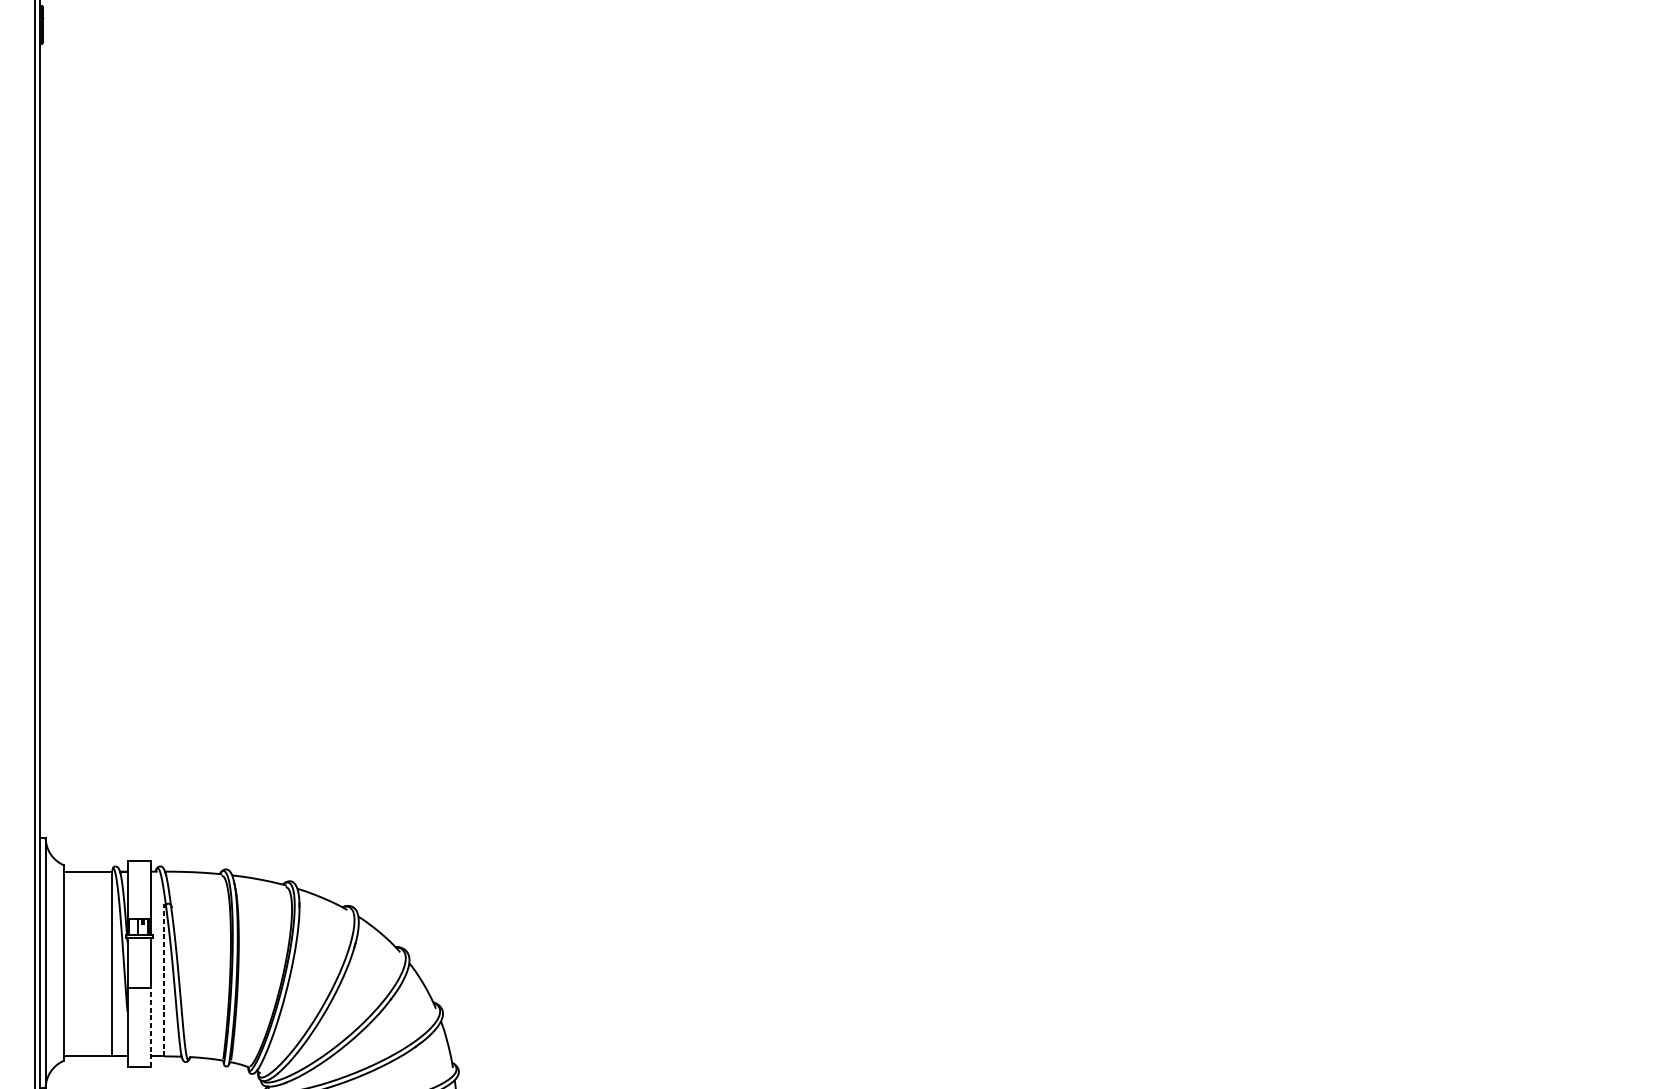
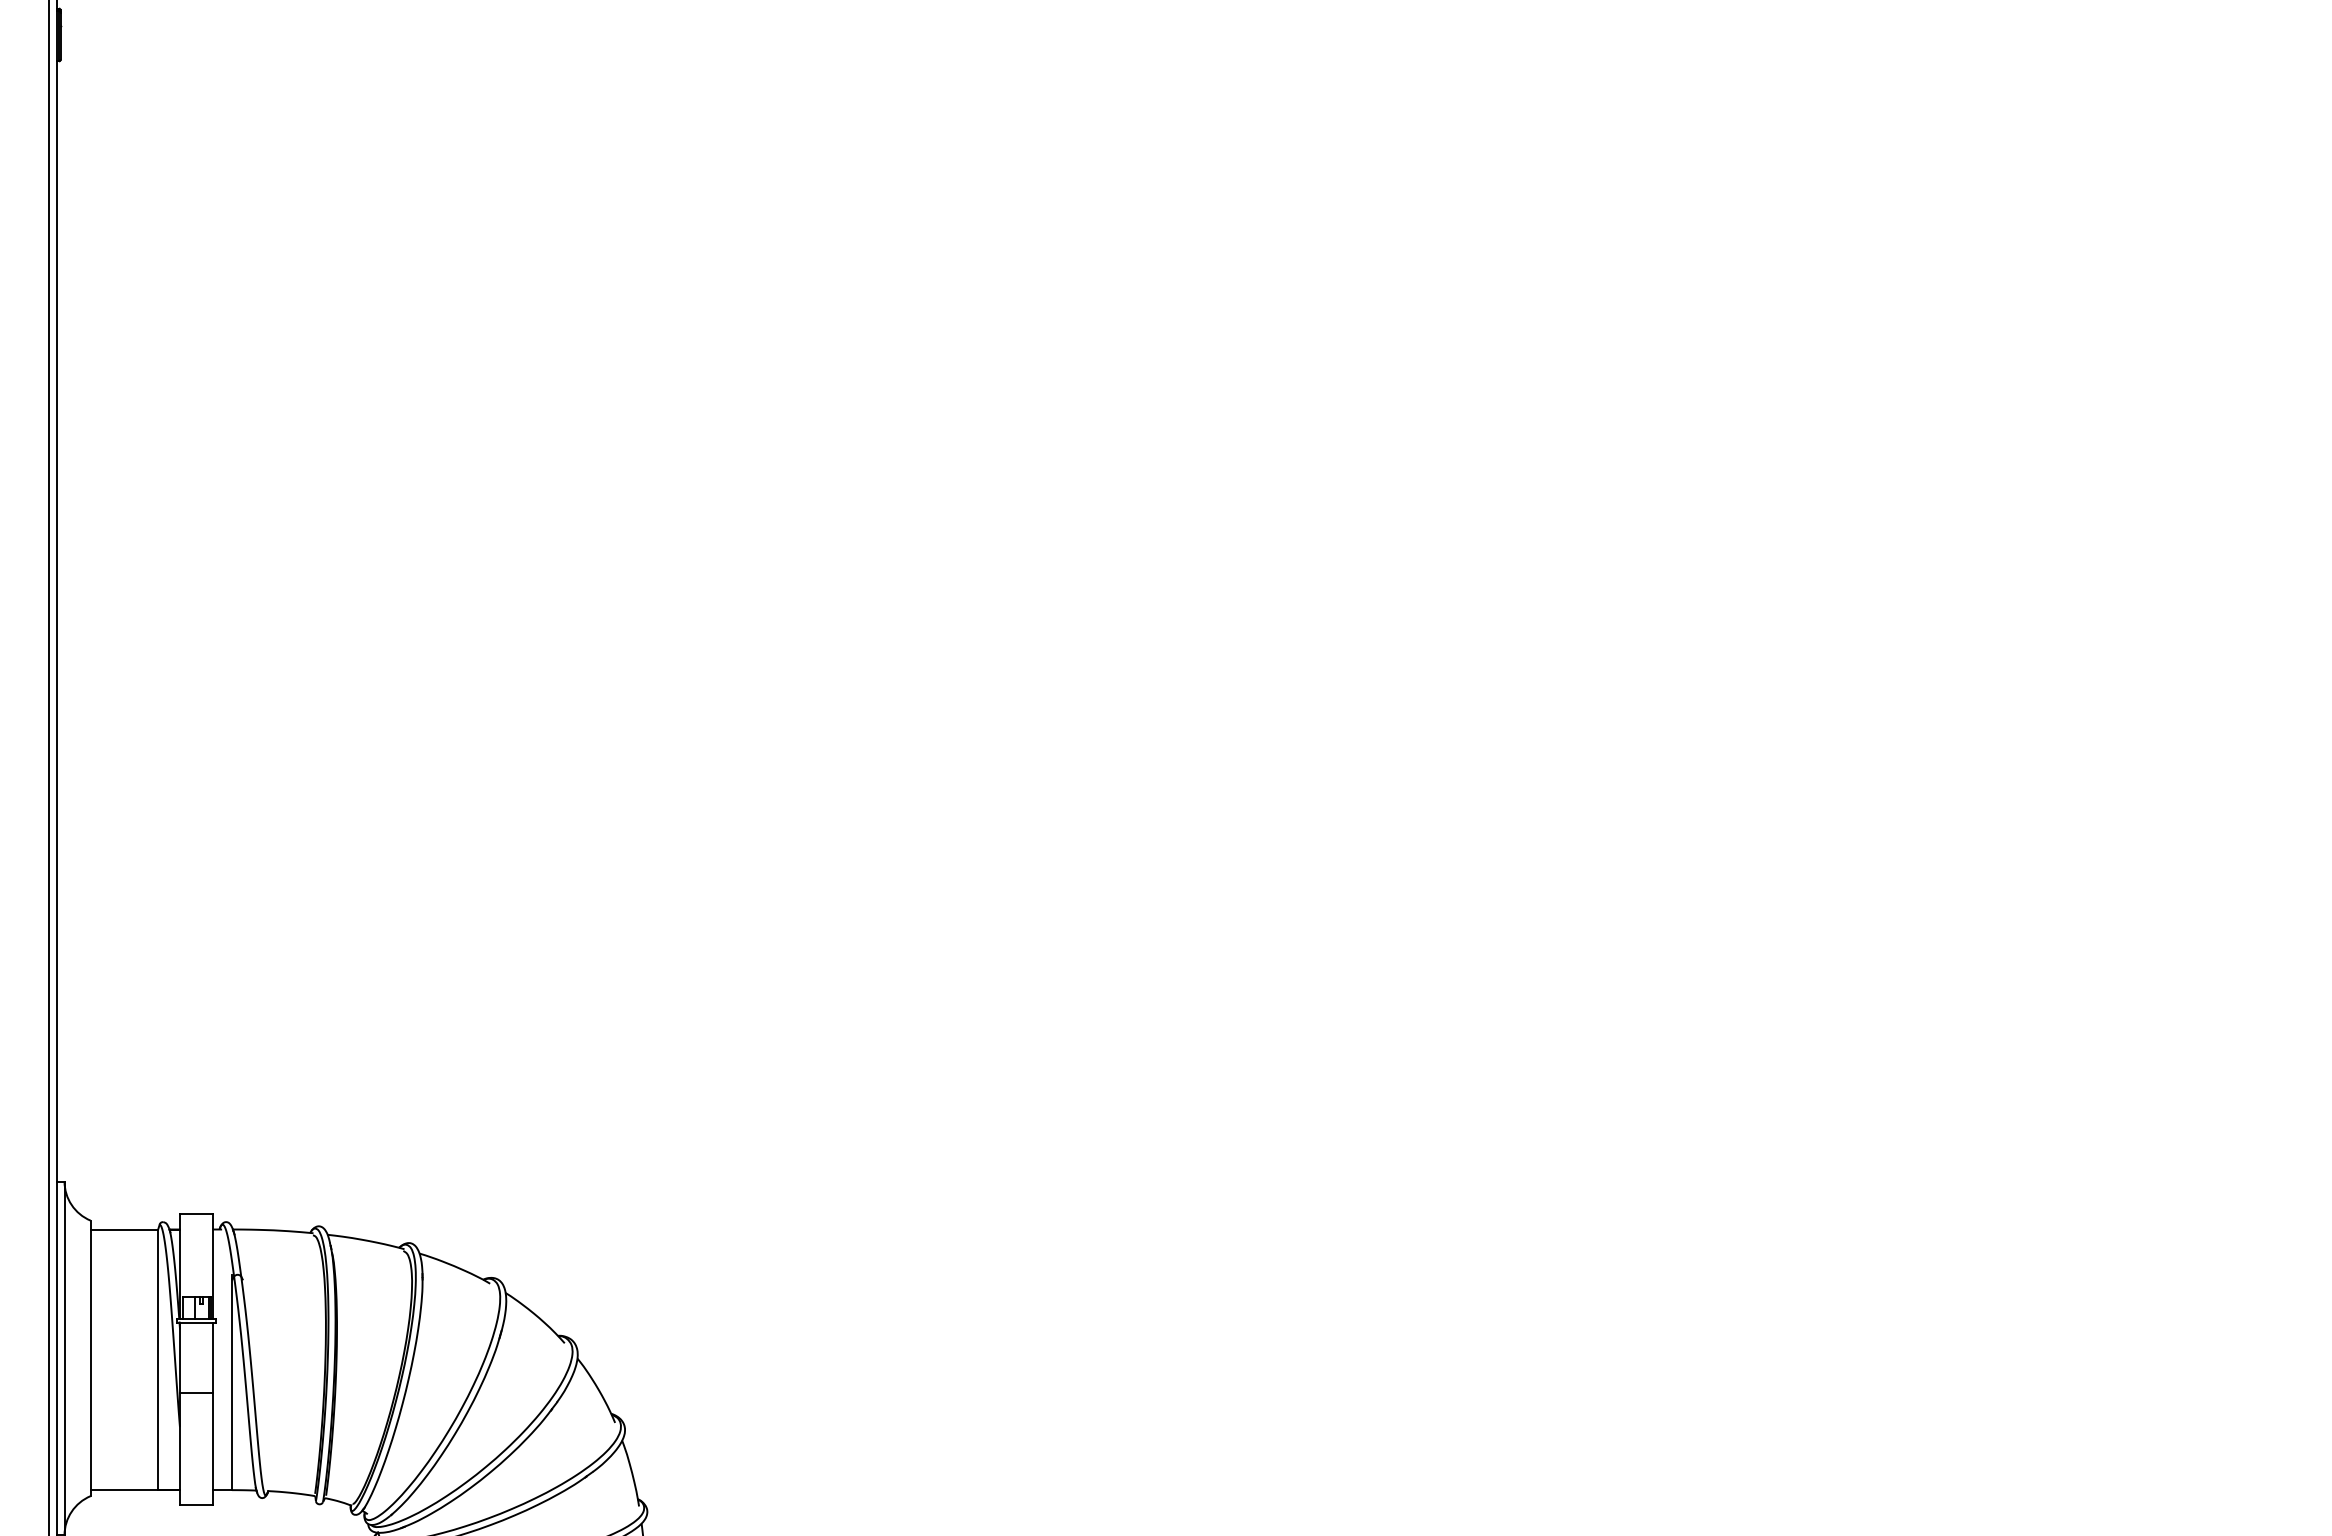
line: (164, 980) -> (232, 1382), dashed -> solid
line: (151, 1027) -> (213, 1449), dashed -> solid

